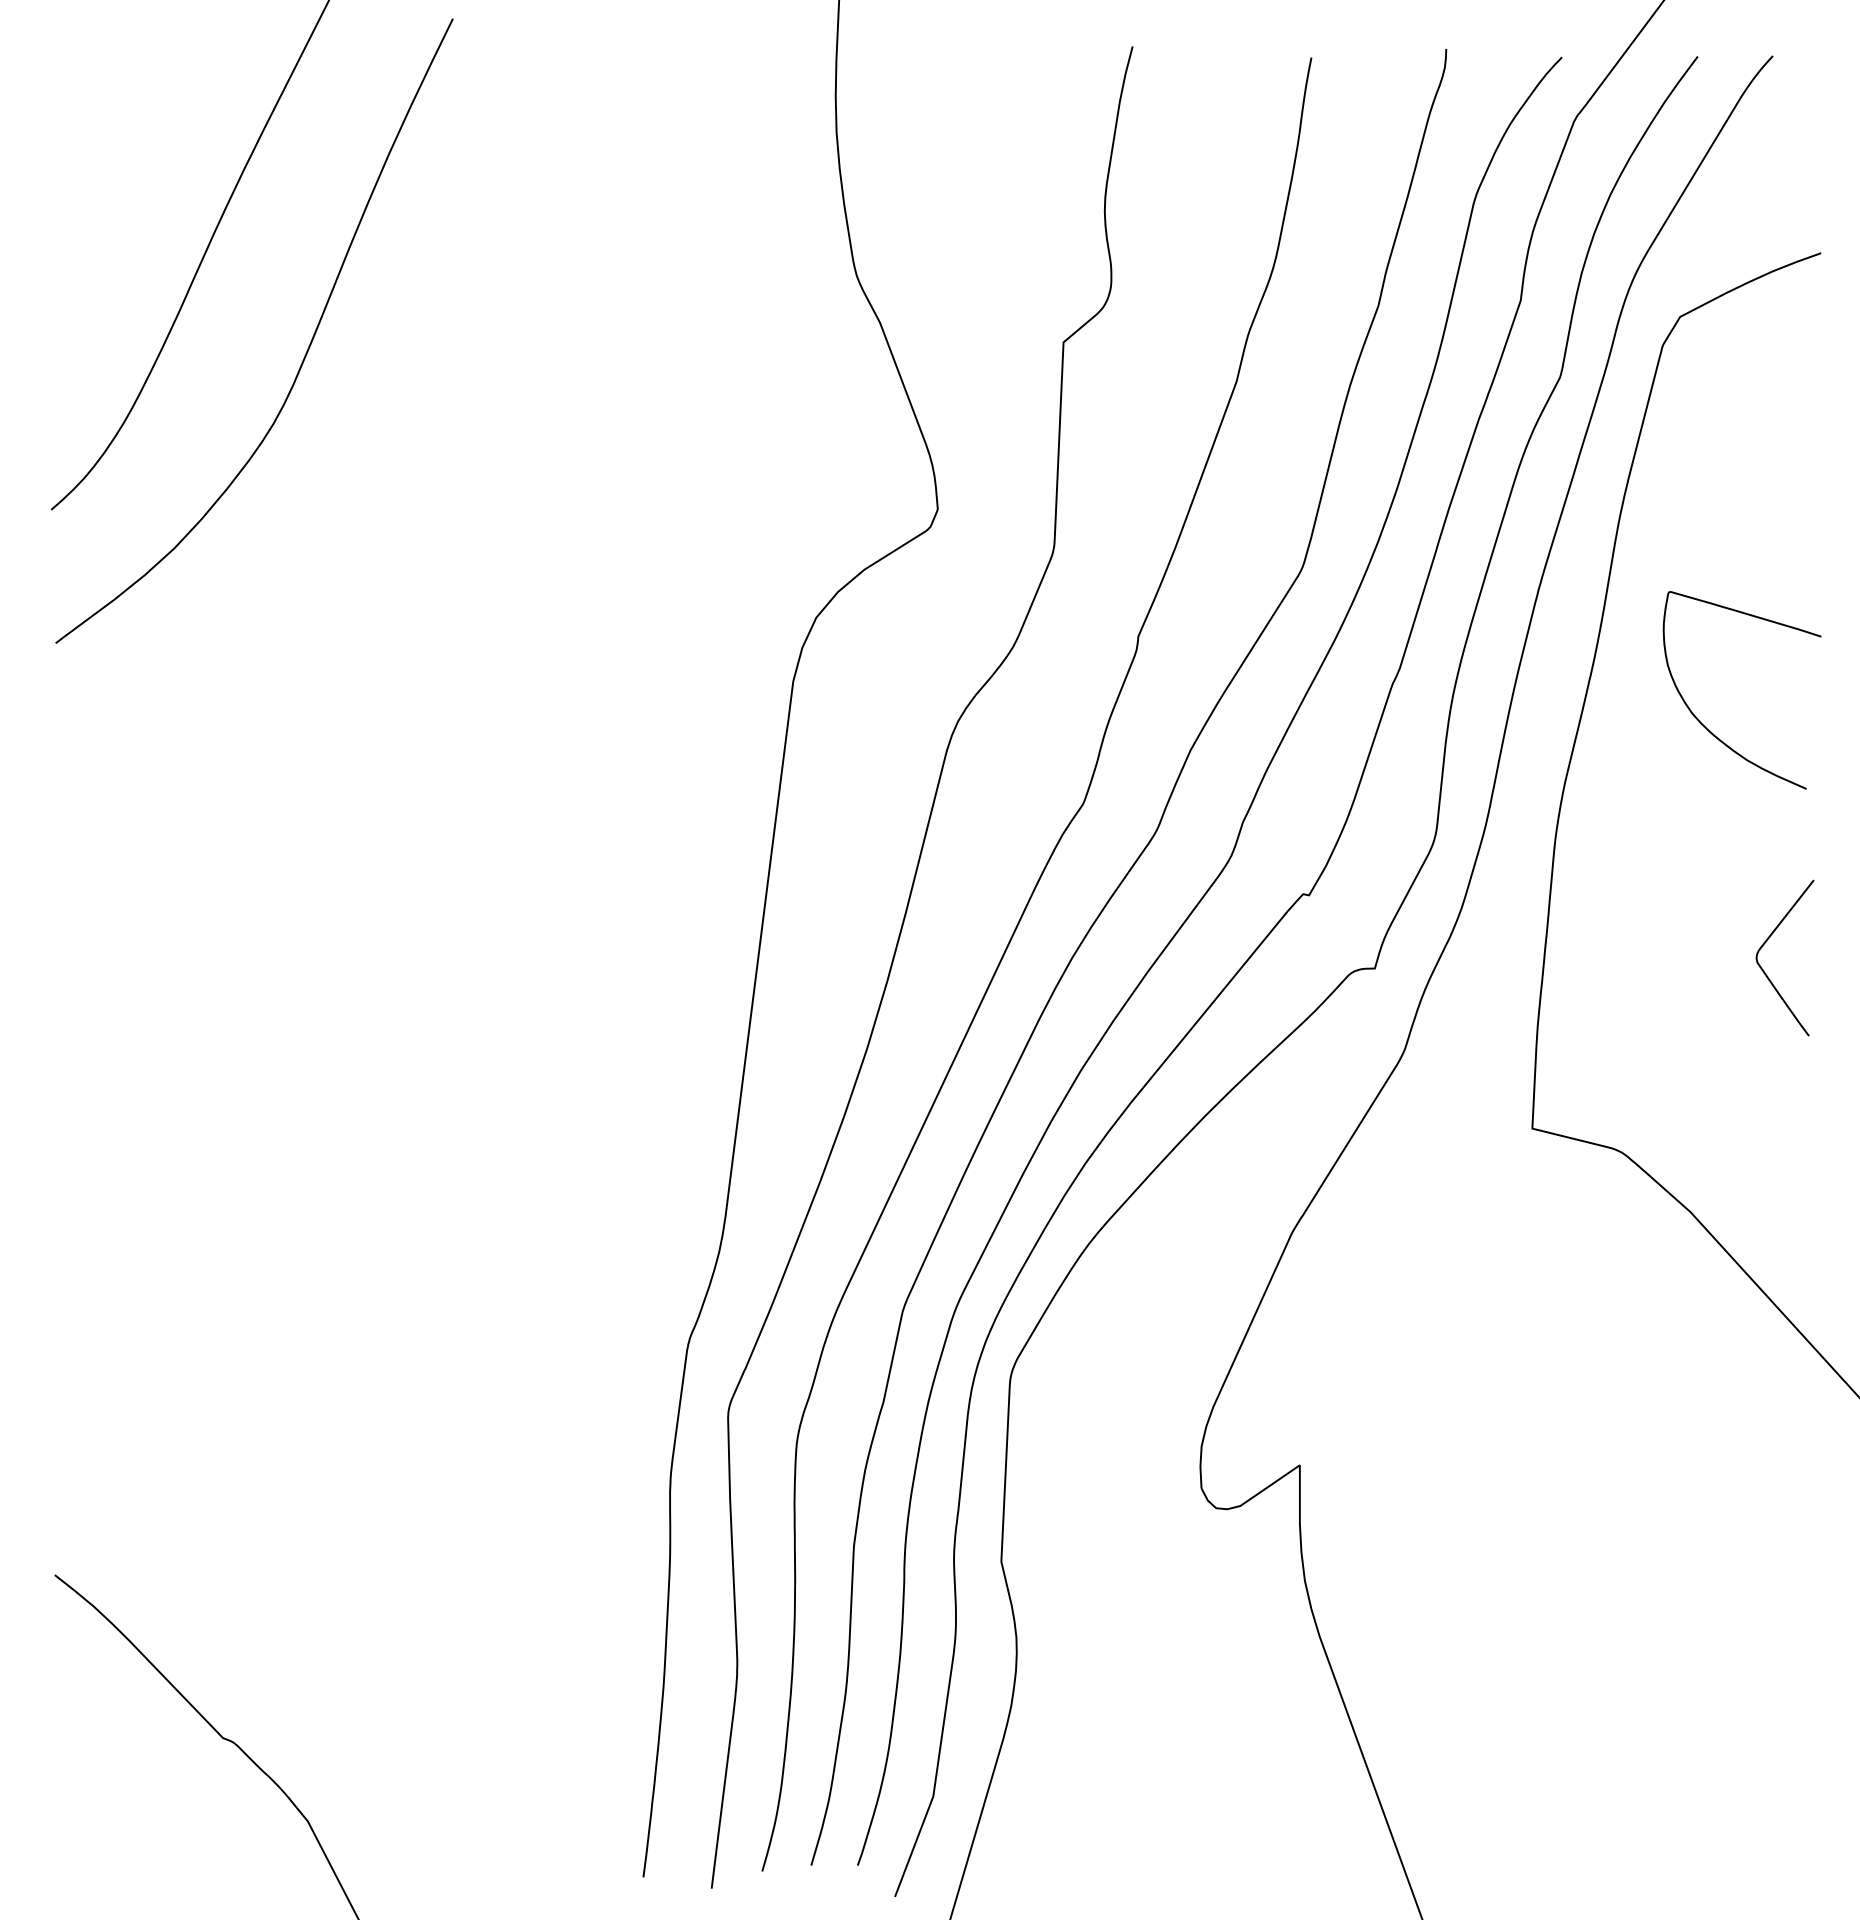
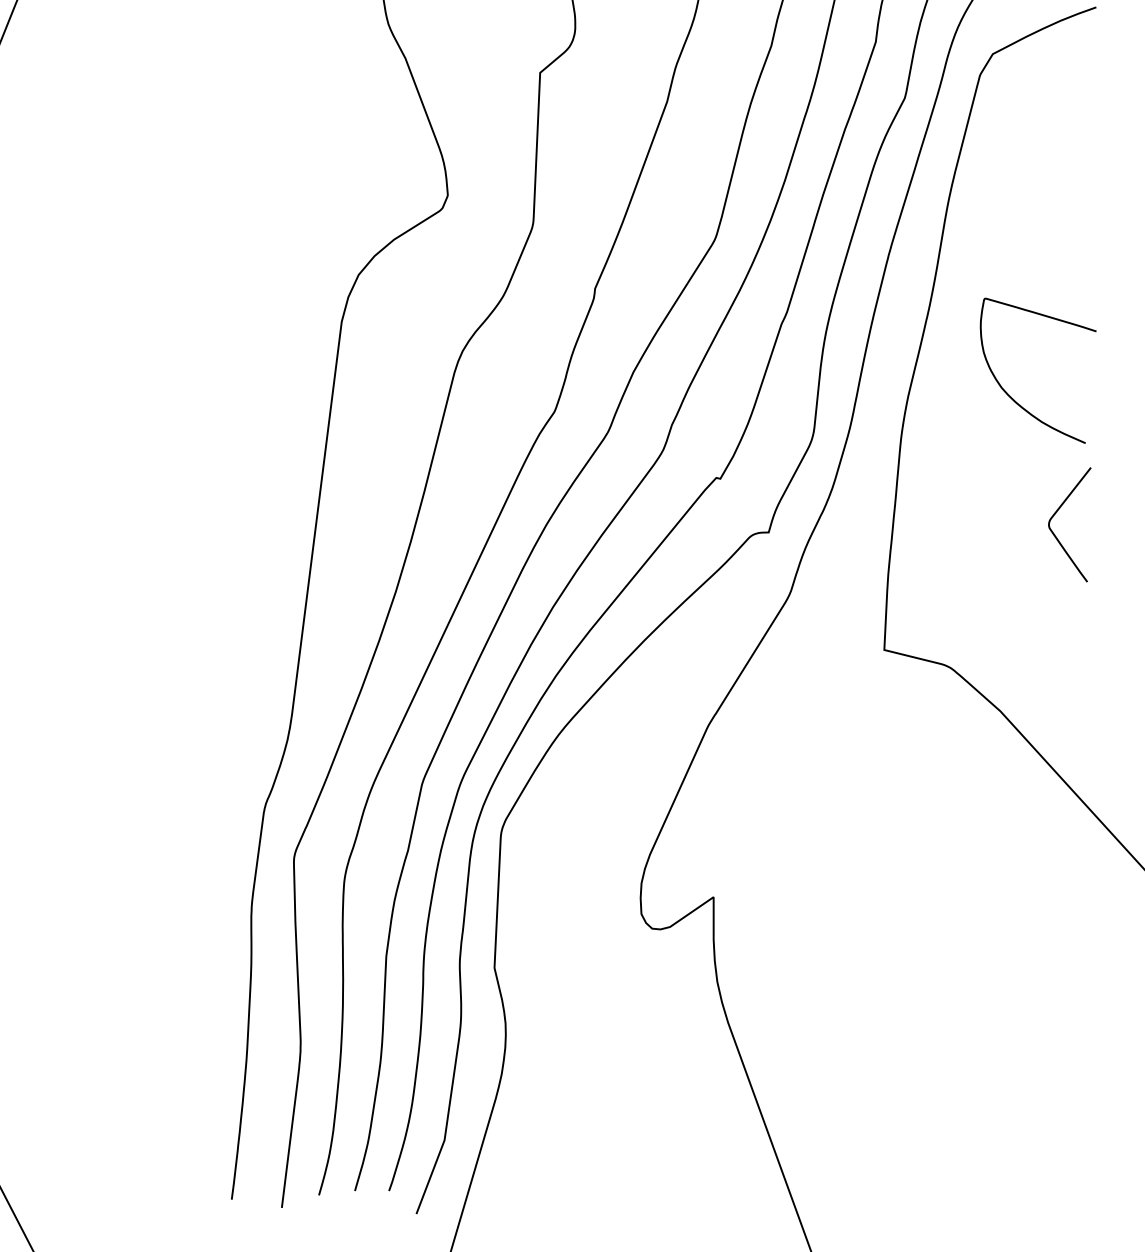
curve: (1705, 726) -> (1011, 397), moved

